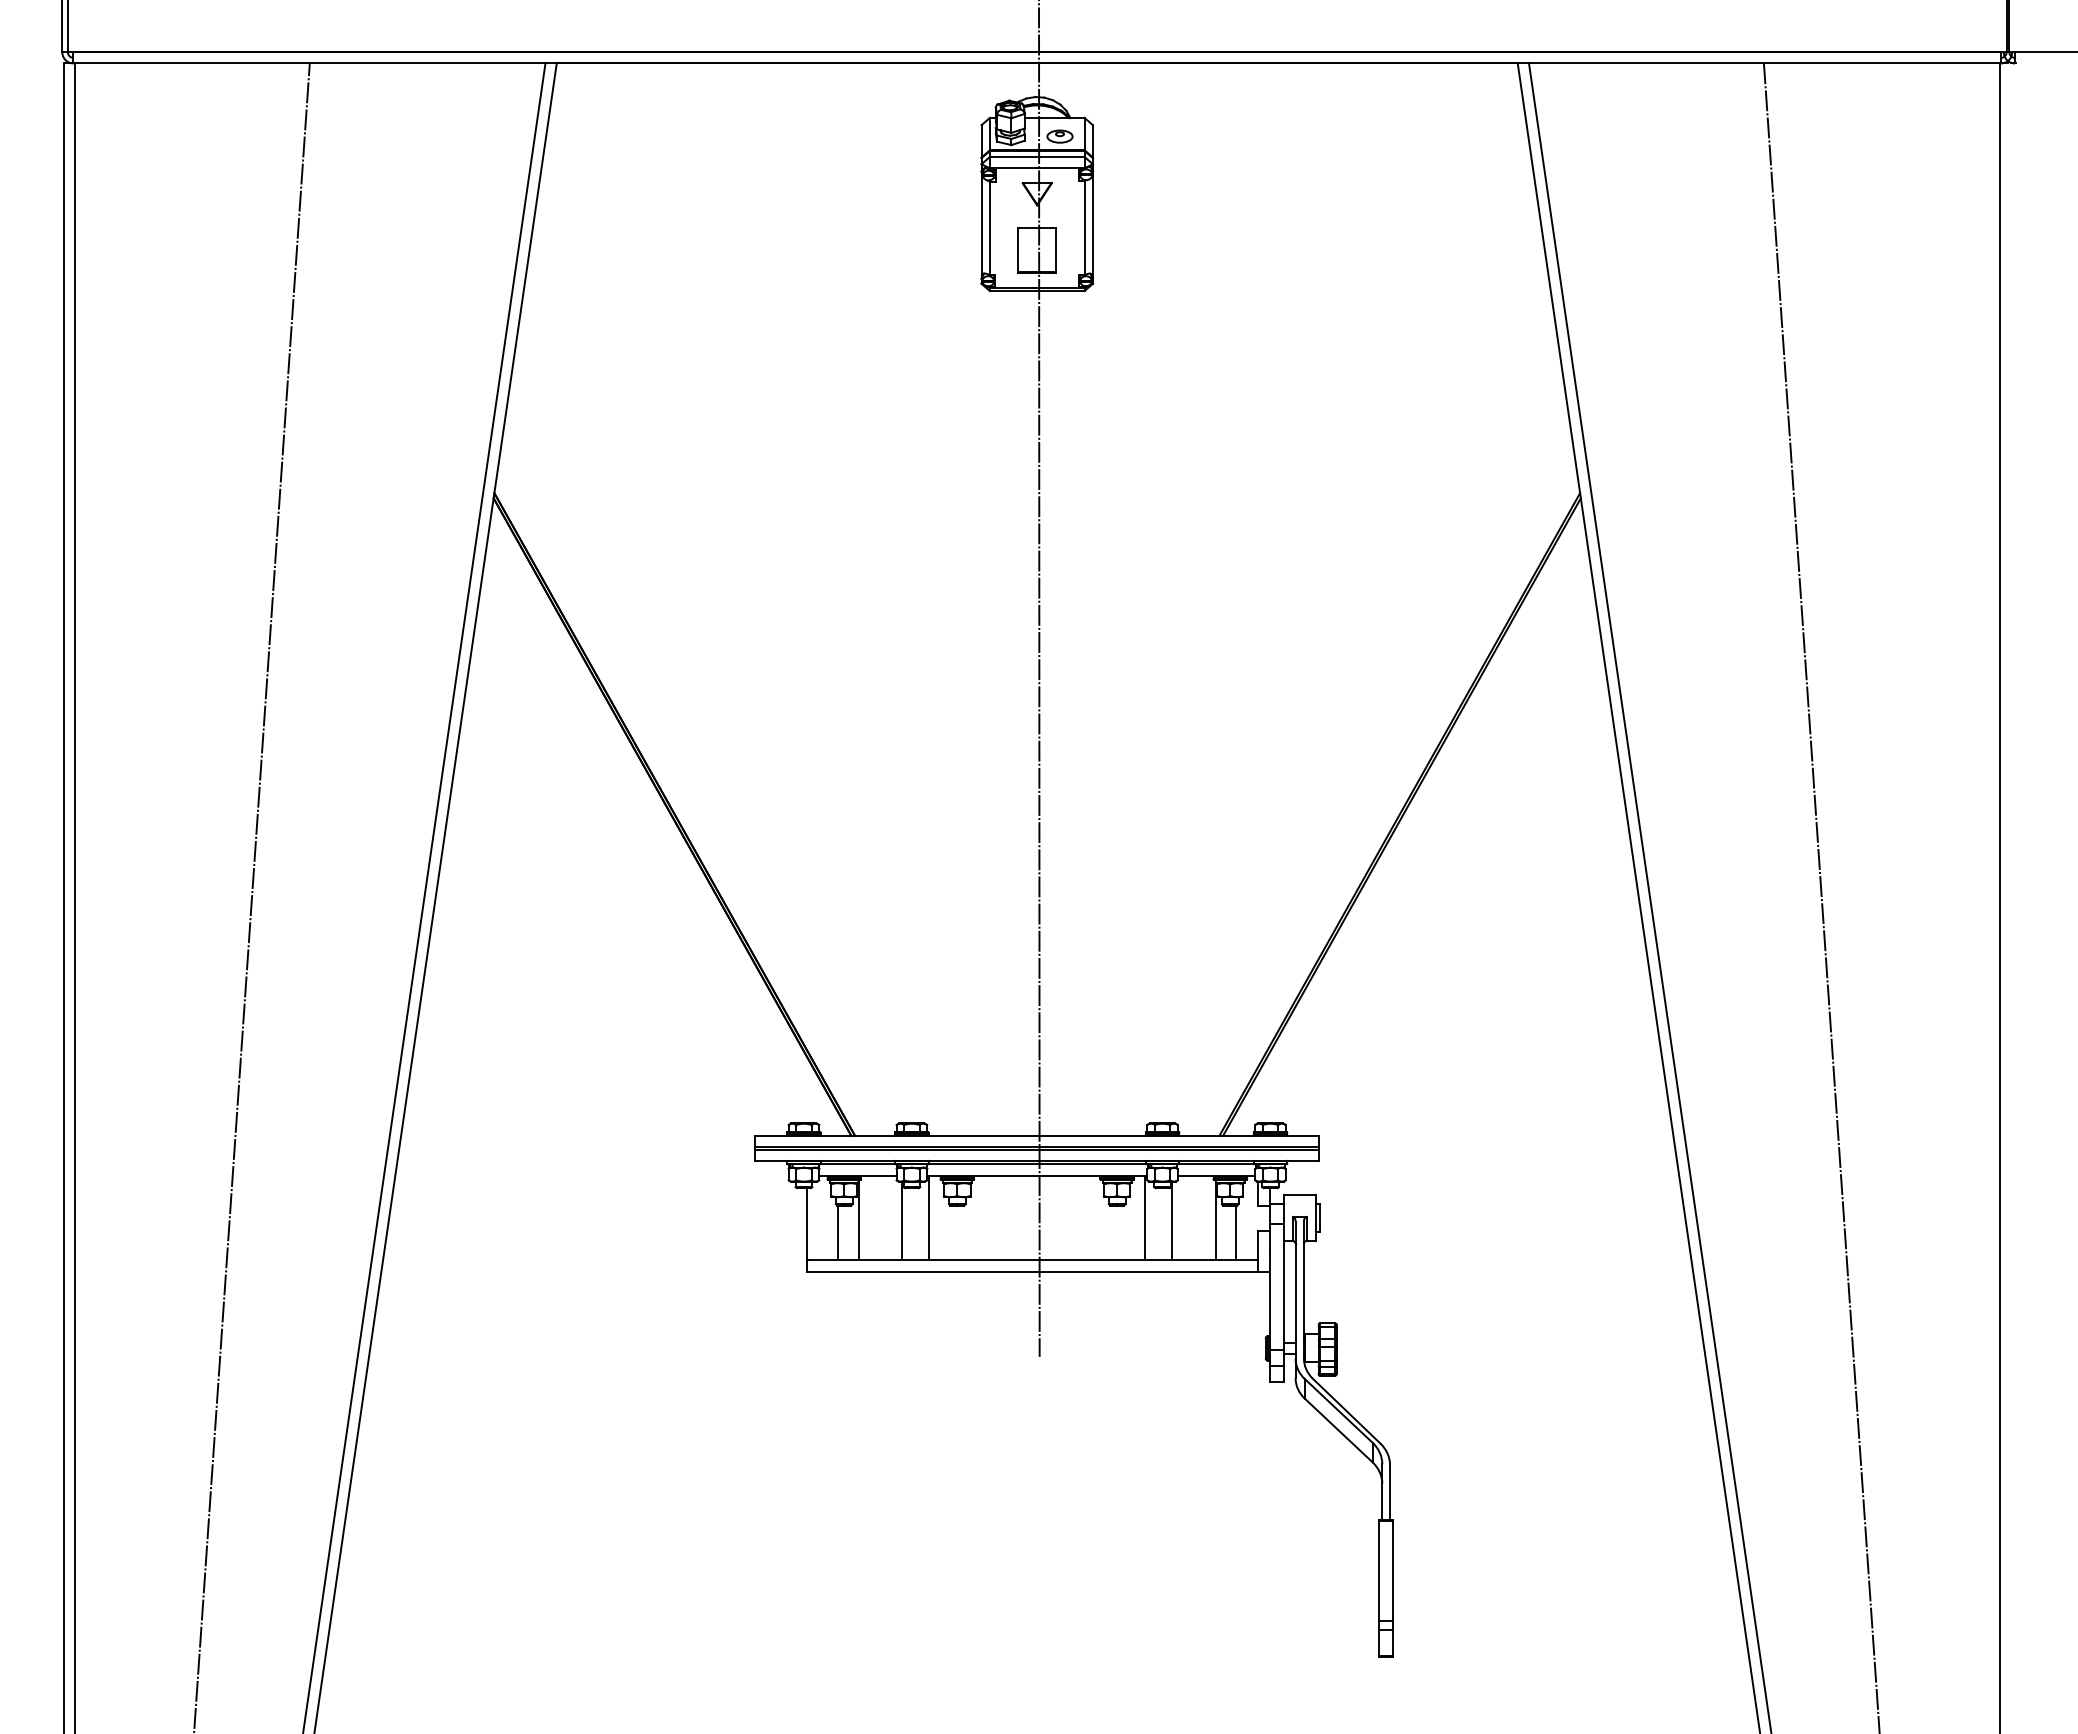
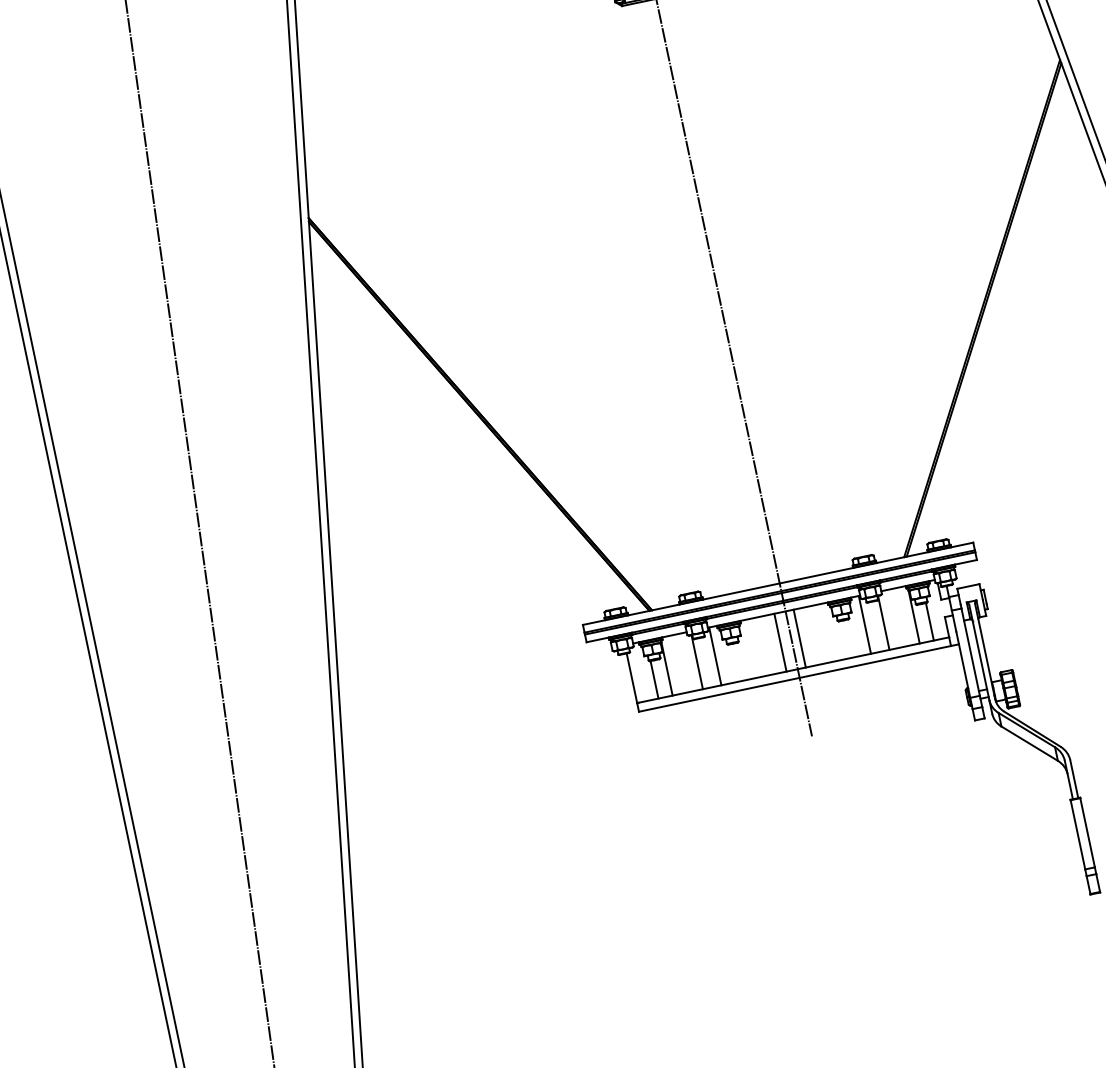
line: (1023, 1217) -> (780, 642), added
line: (1051, 1217) -> (799, 638), added

